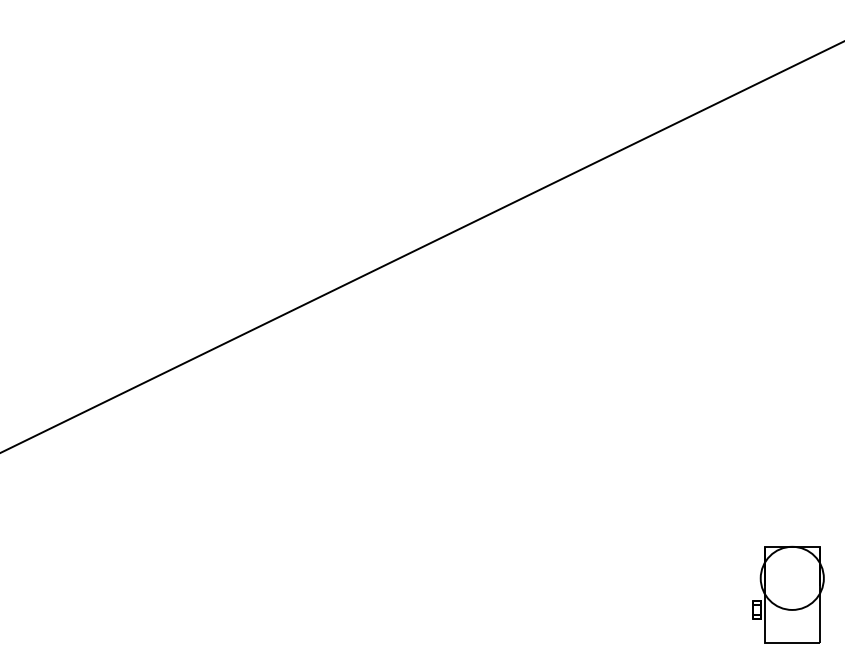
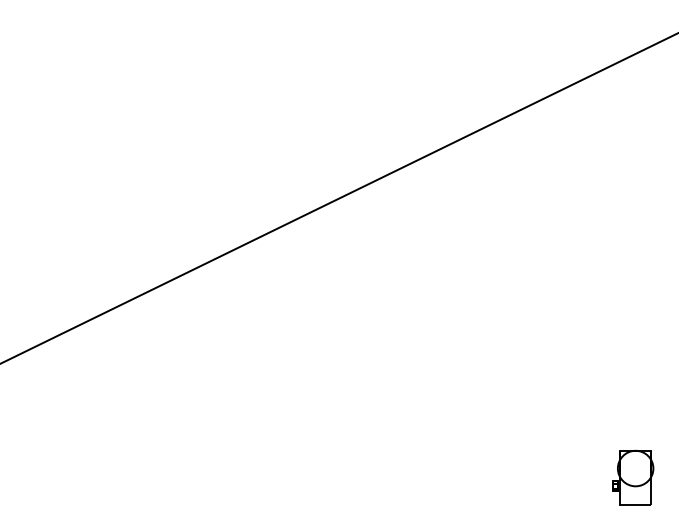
part: (788, 594) -> (633, 477), size x0.7

